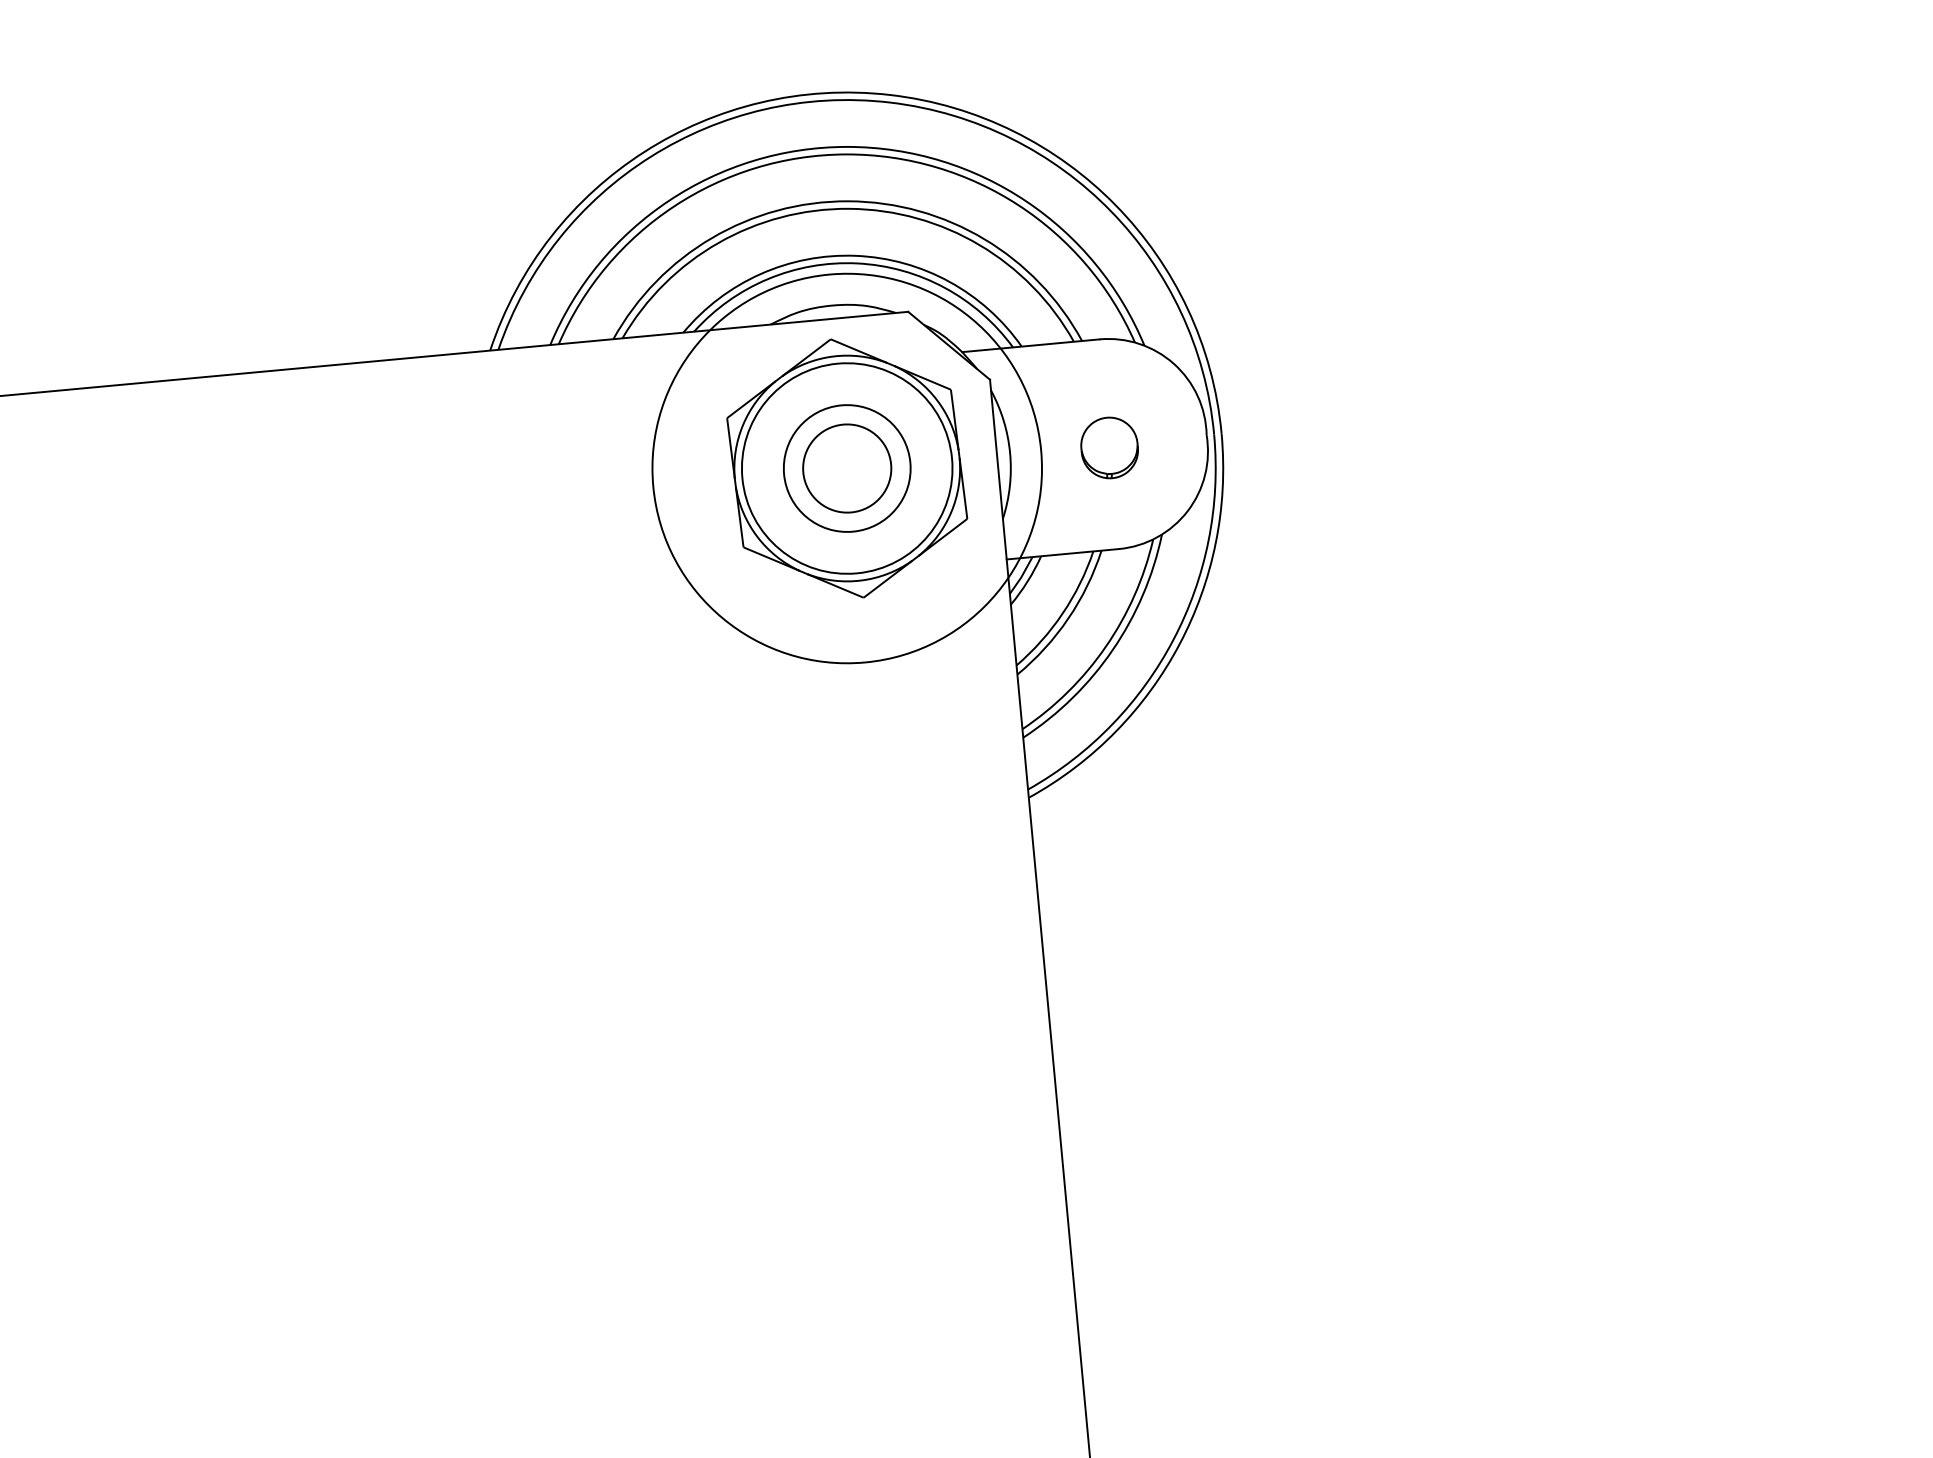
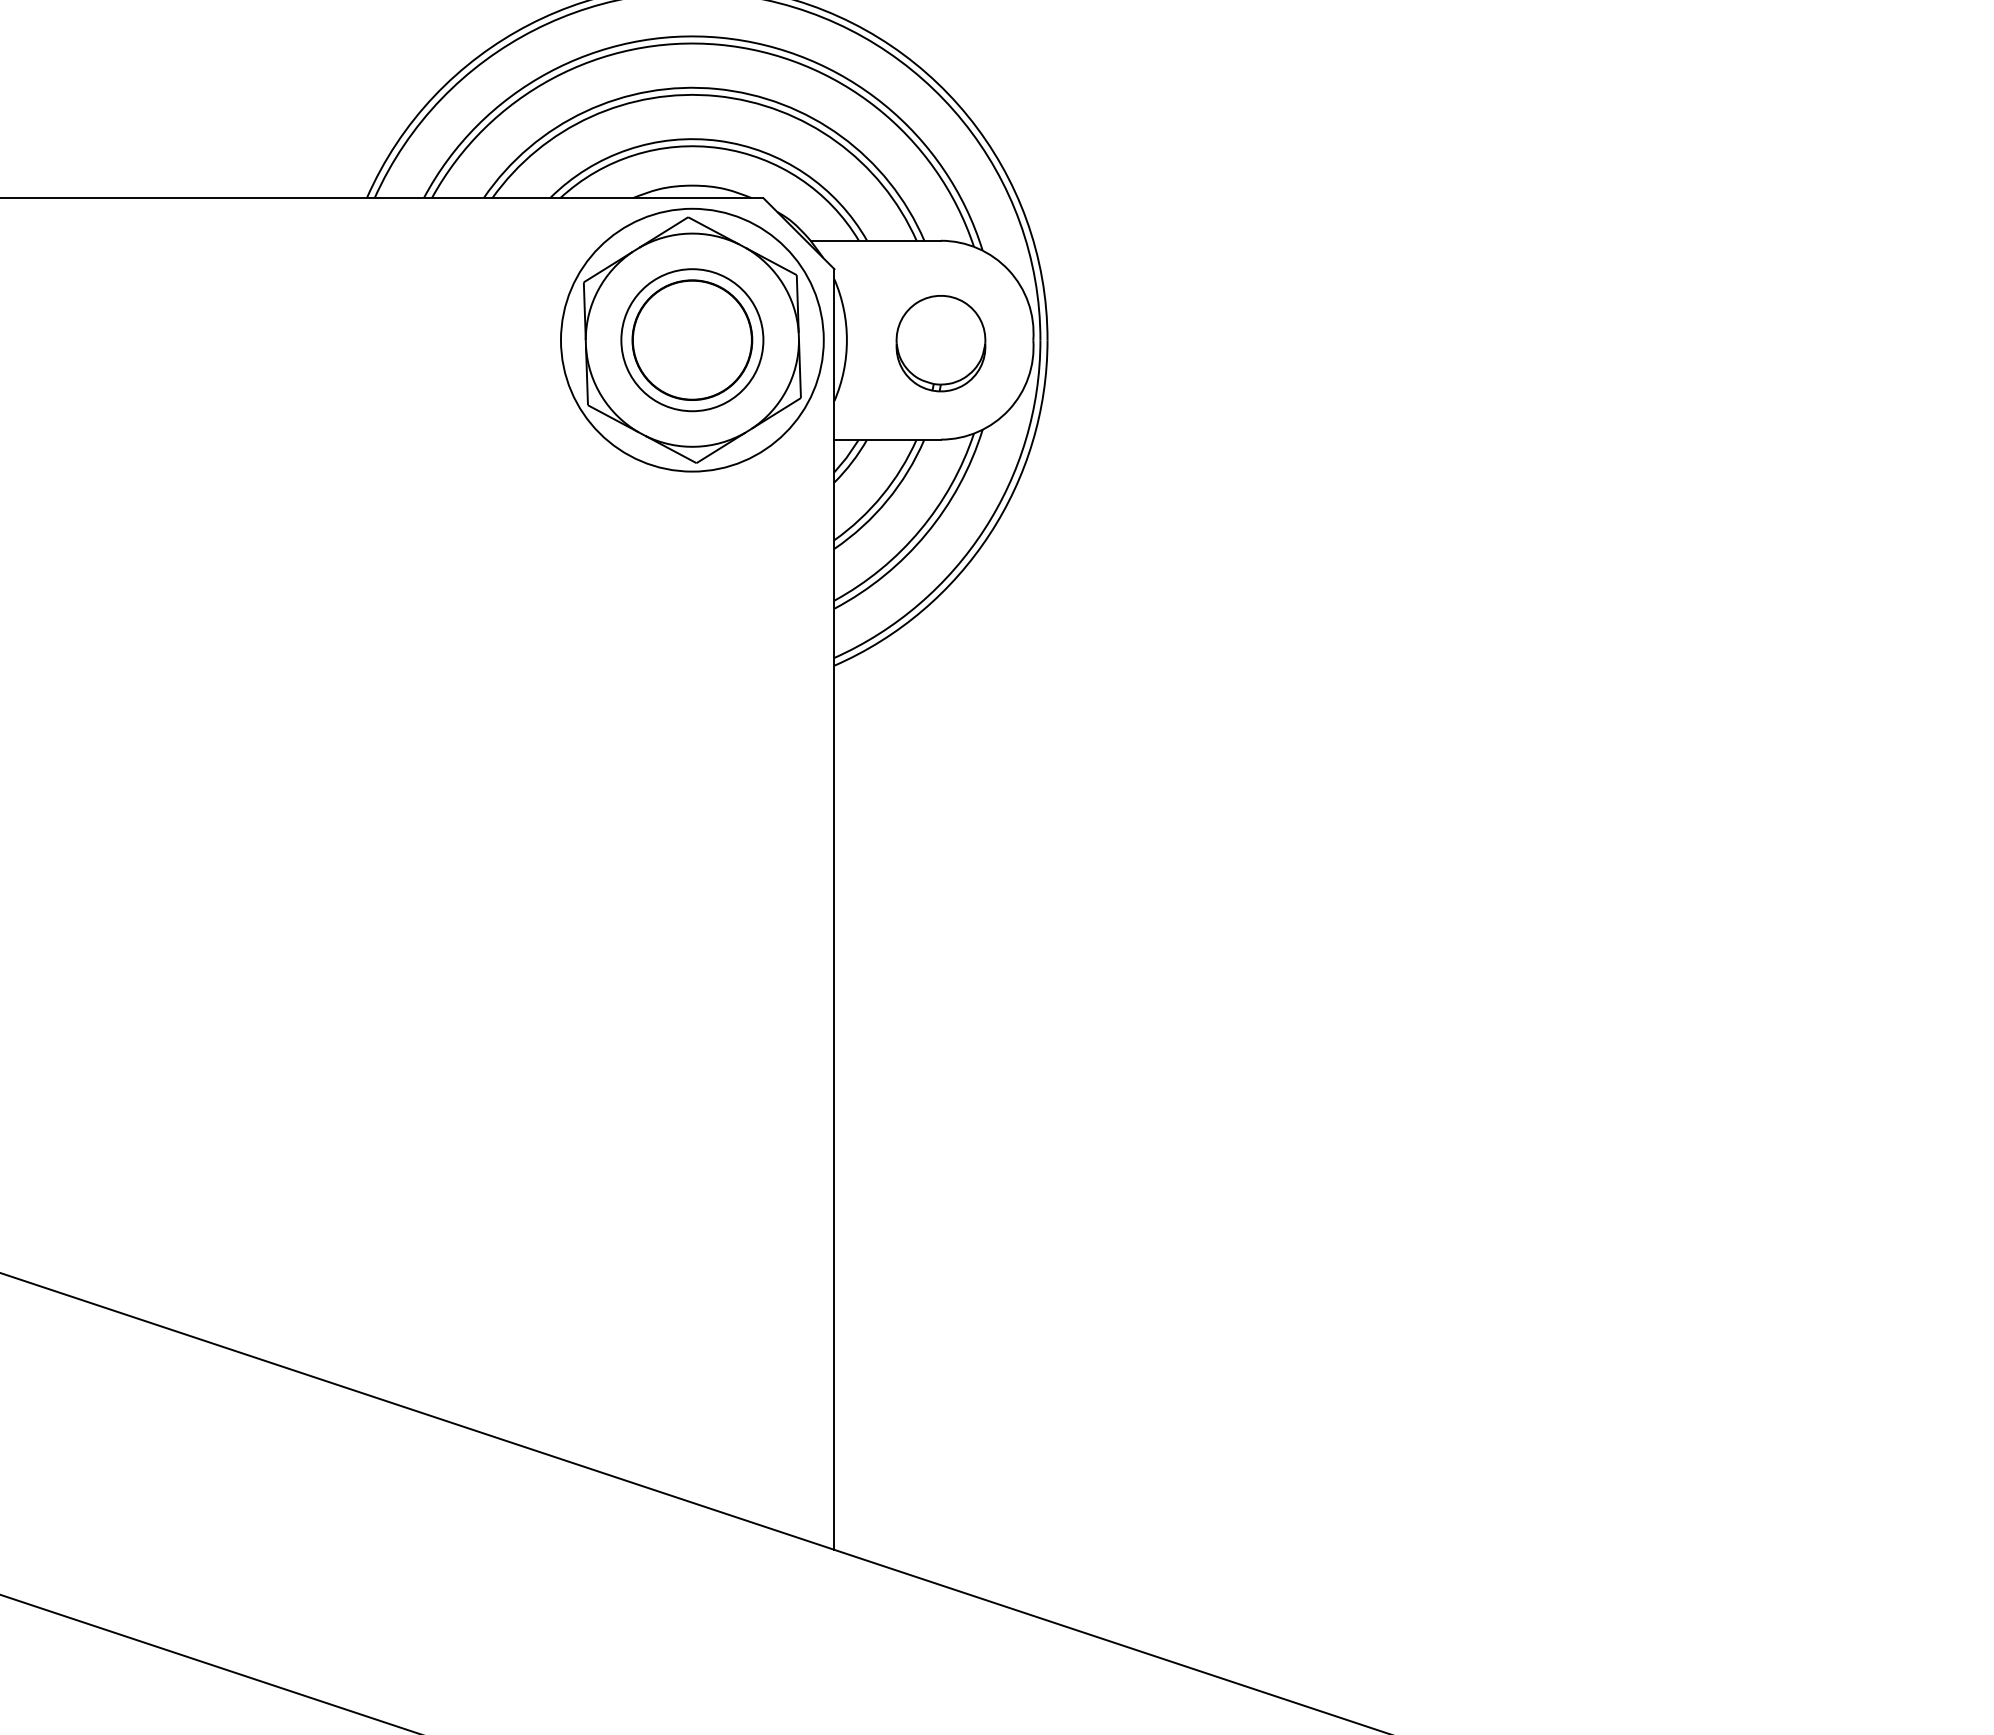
part: (1109, 447) -> (940, 343), size x1.67
circle: (846, 467) -> (691, 339), size x0.71
circle: (846, 467) -> (691, 339), size x1.43
circle: (847, 468) -> (692, 340), size x0.71

